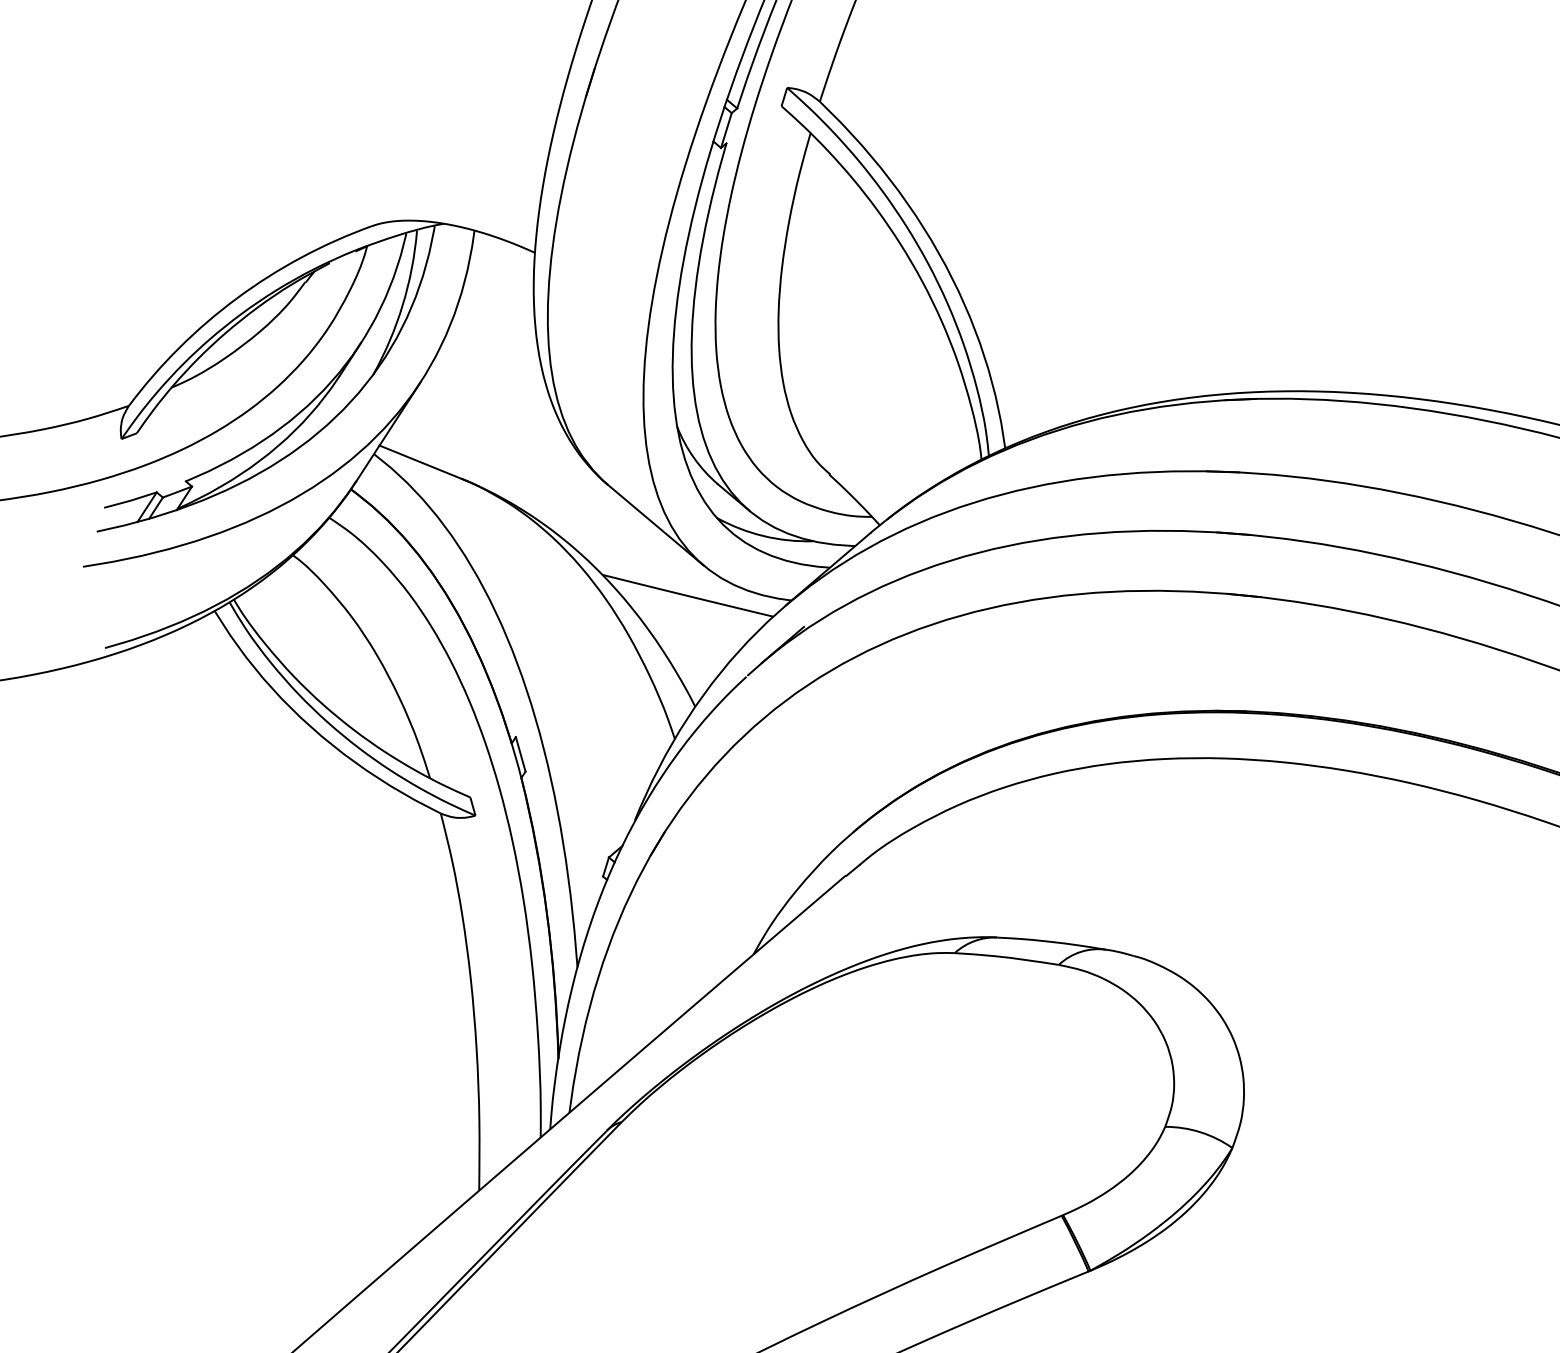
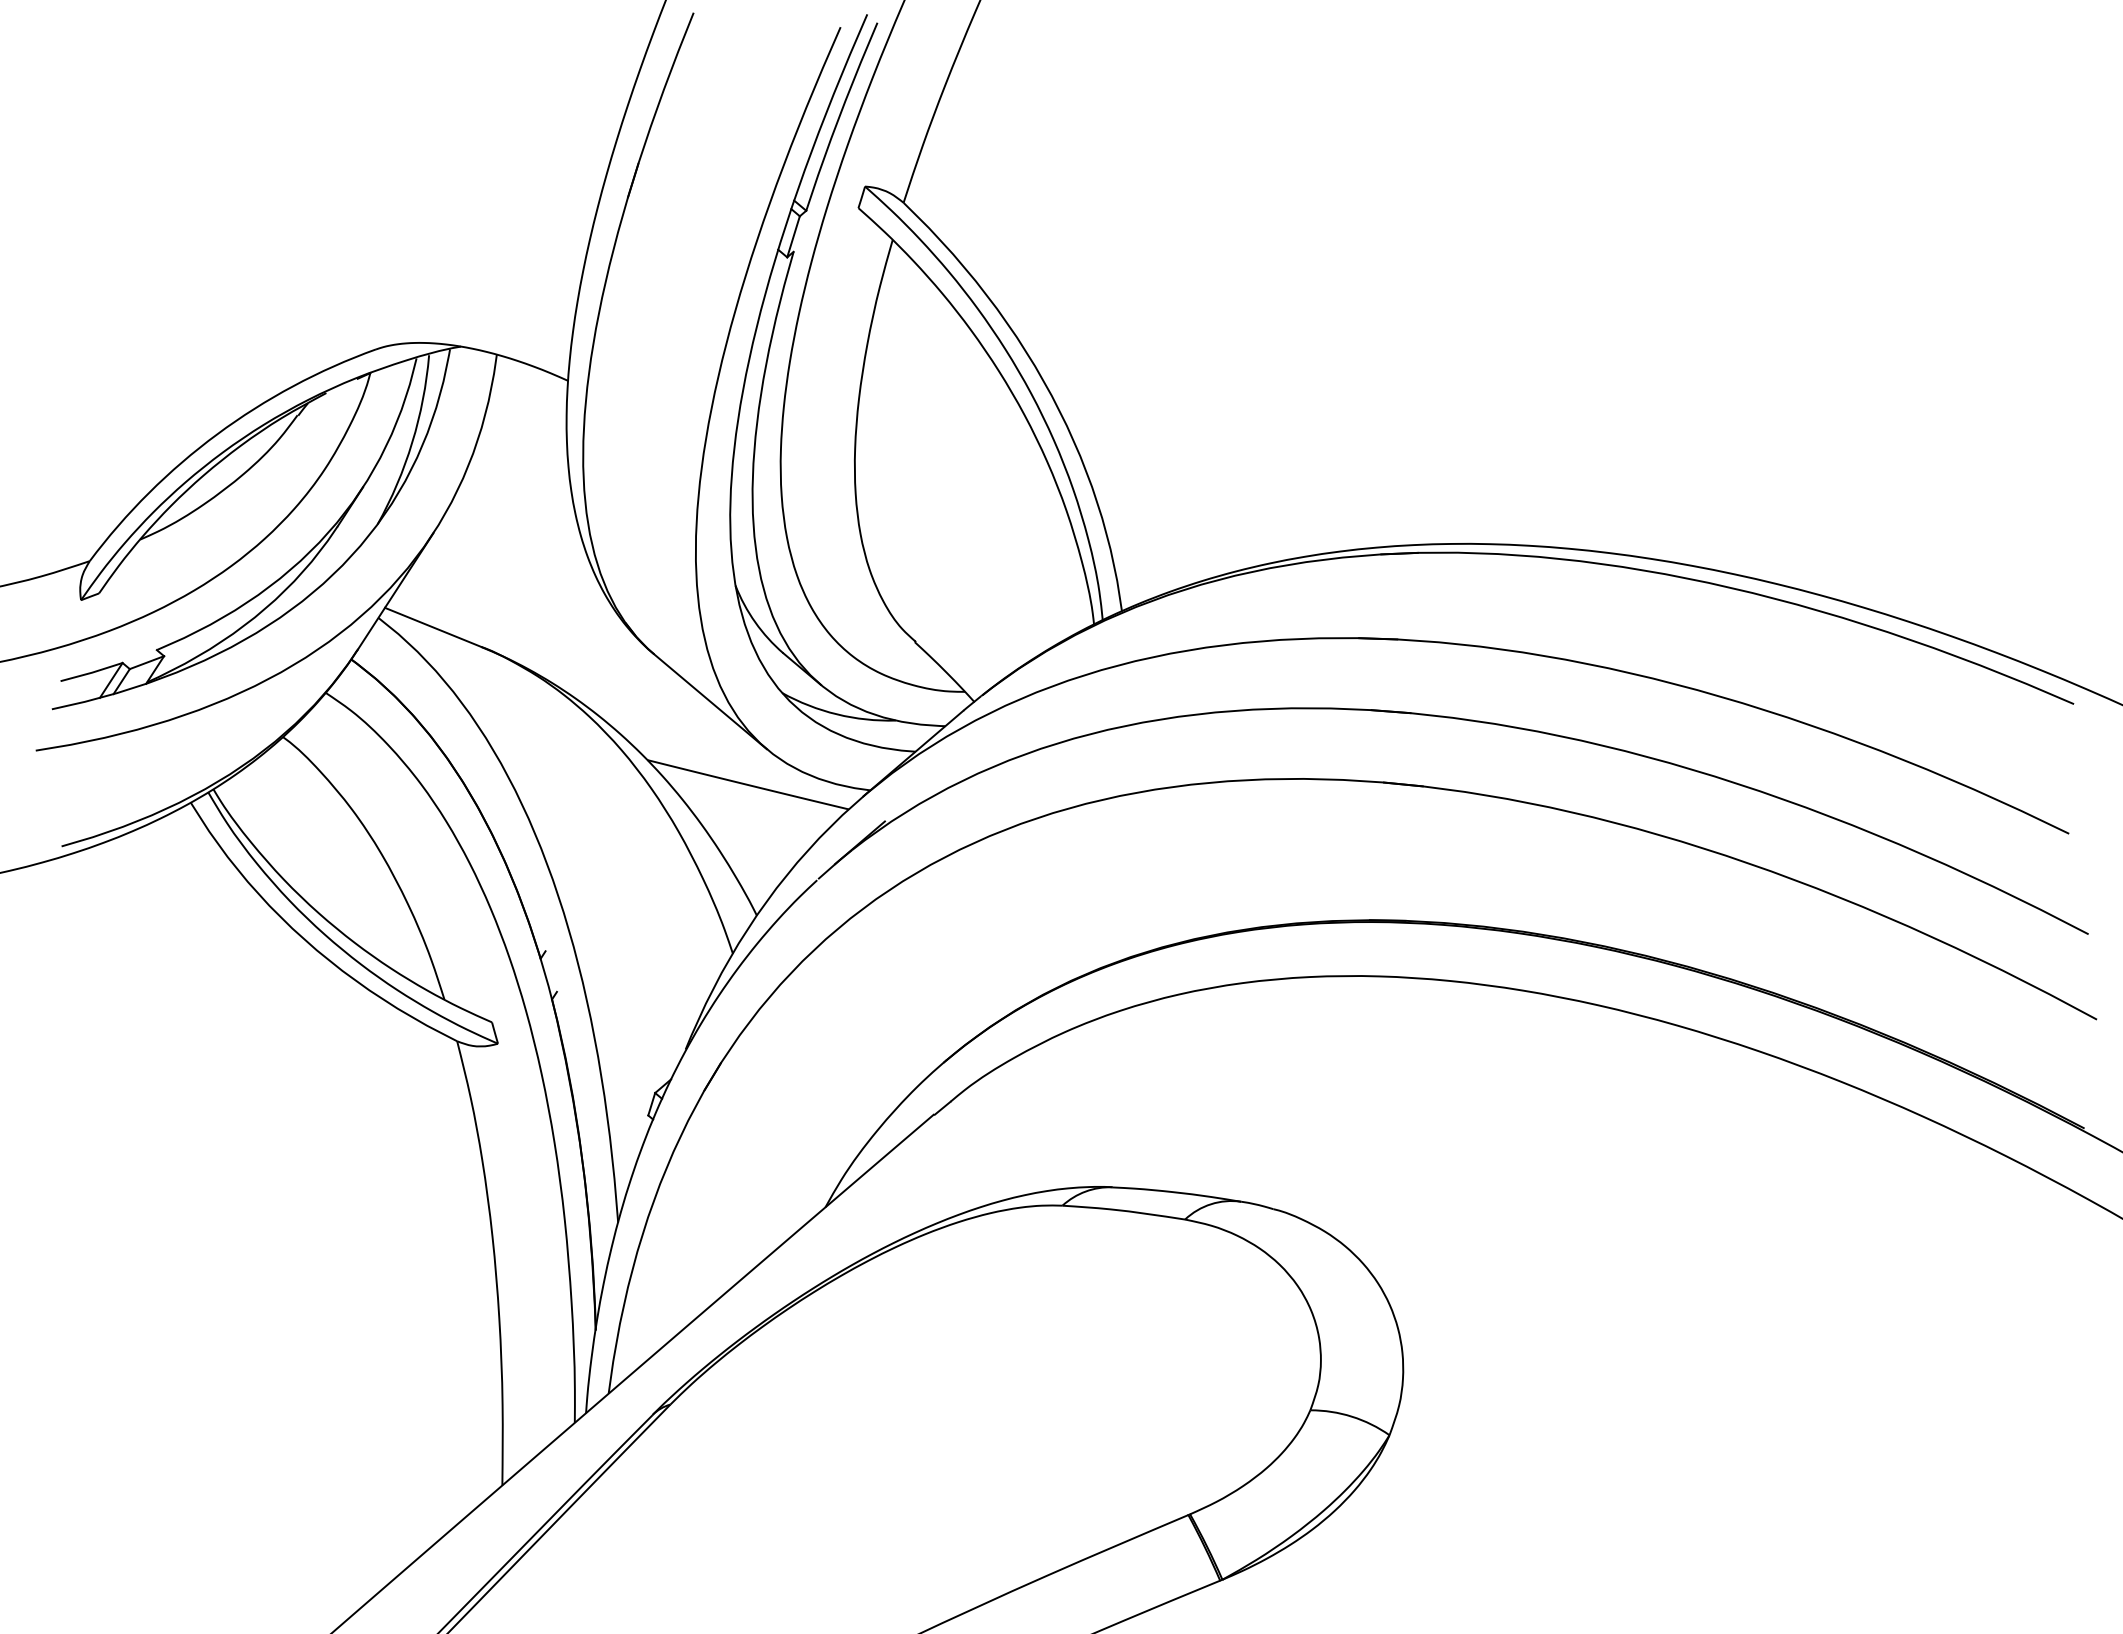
line: (520, 754) -> (550, 971), removed

